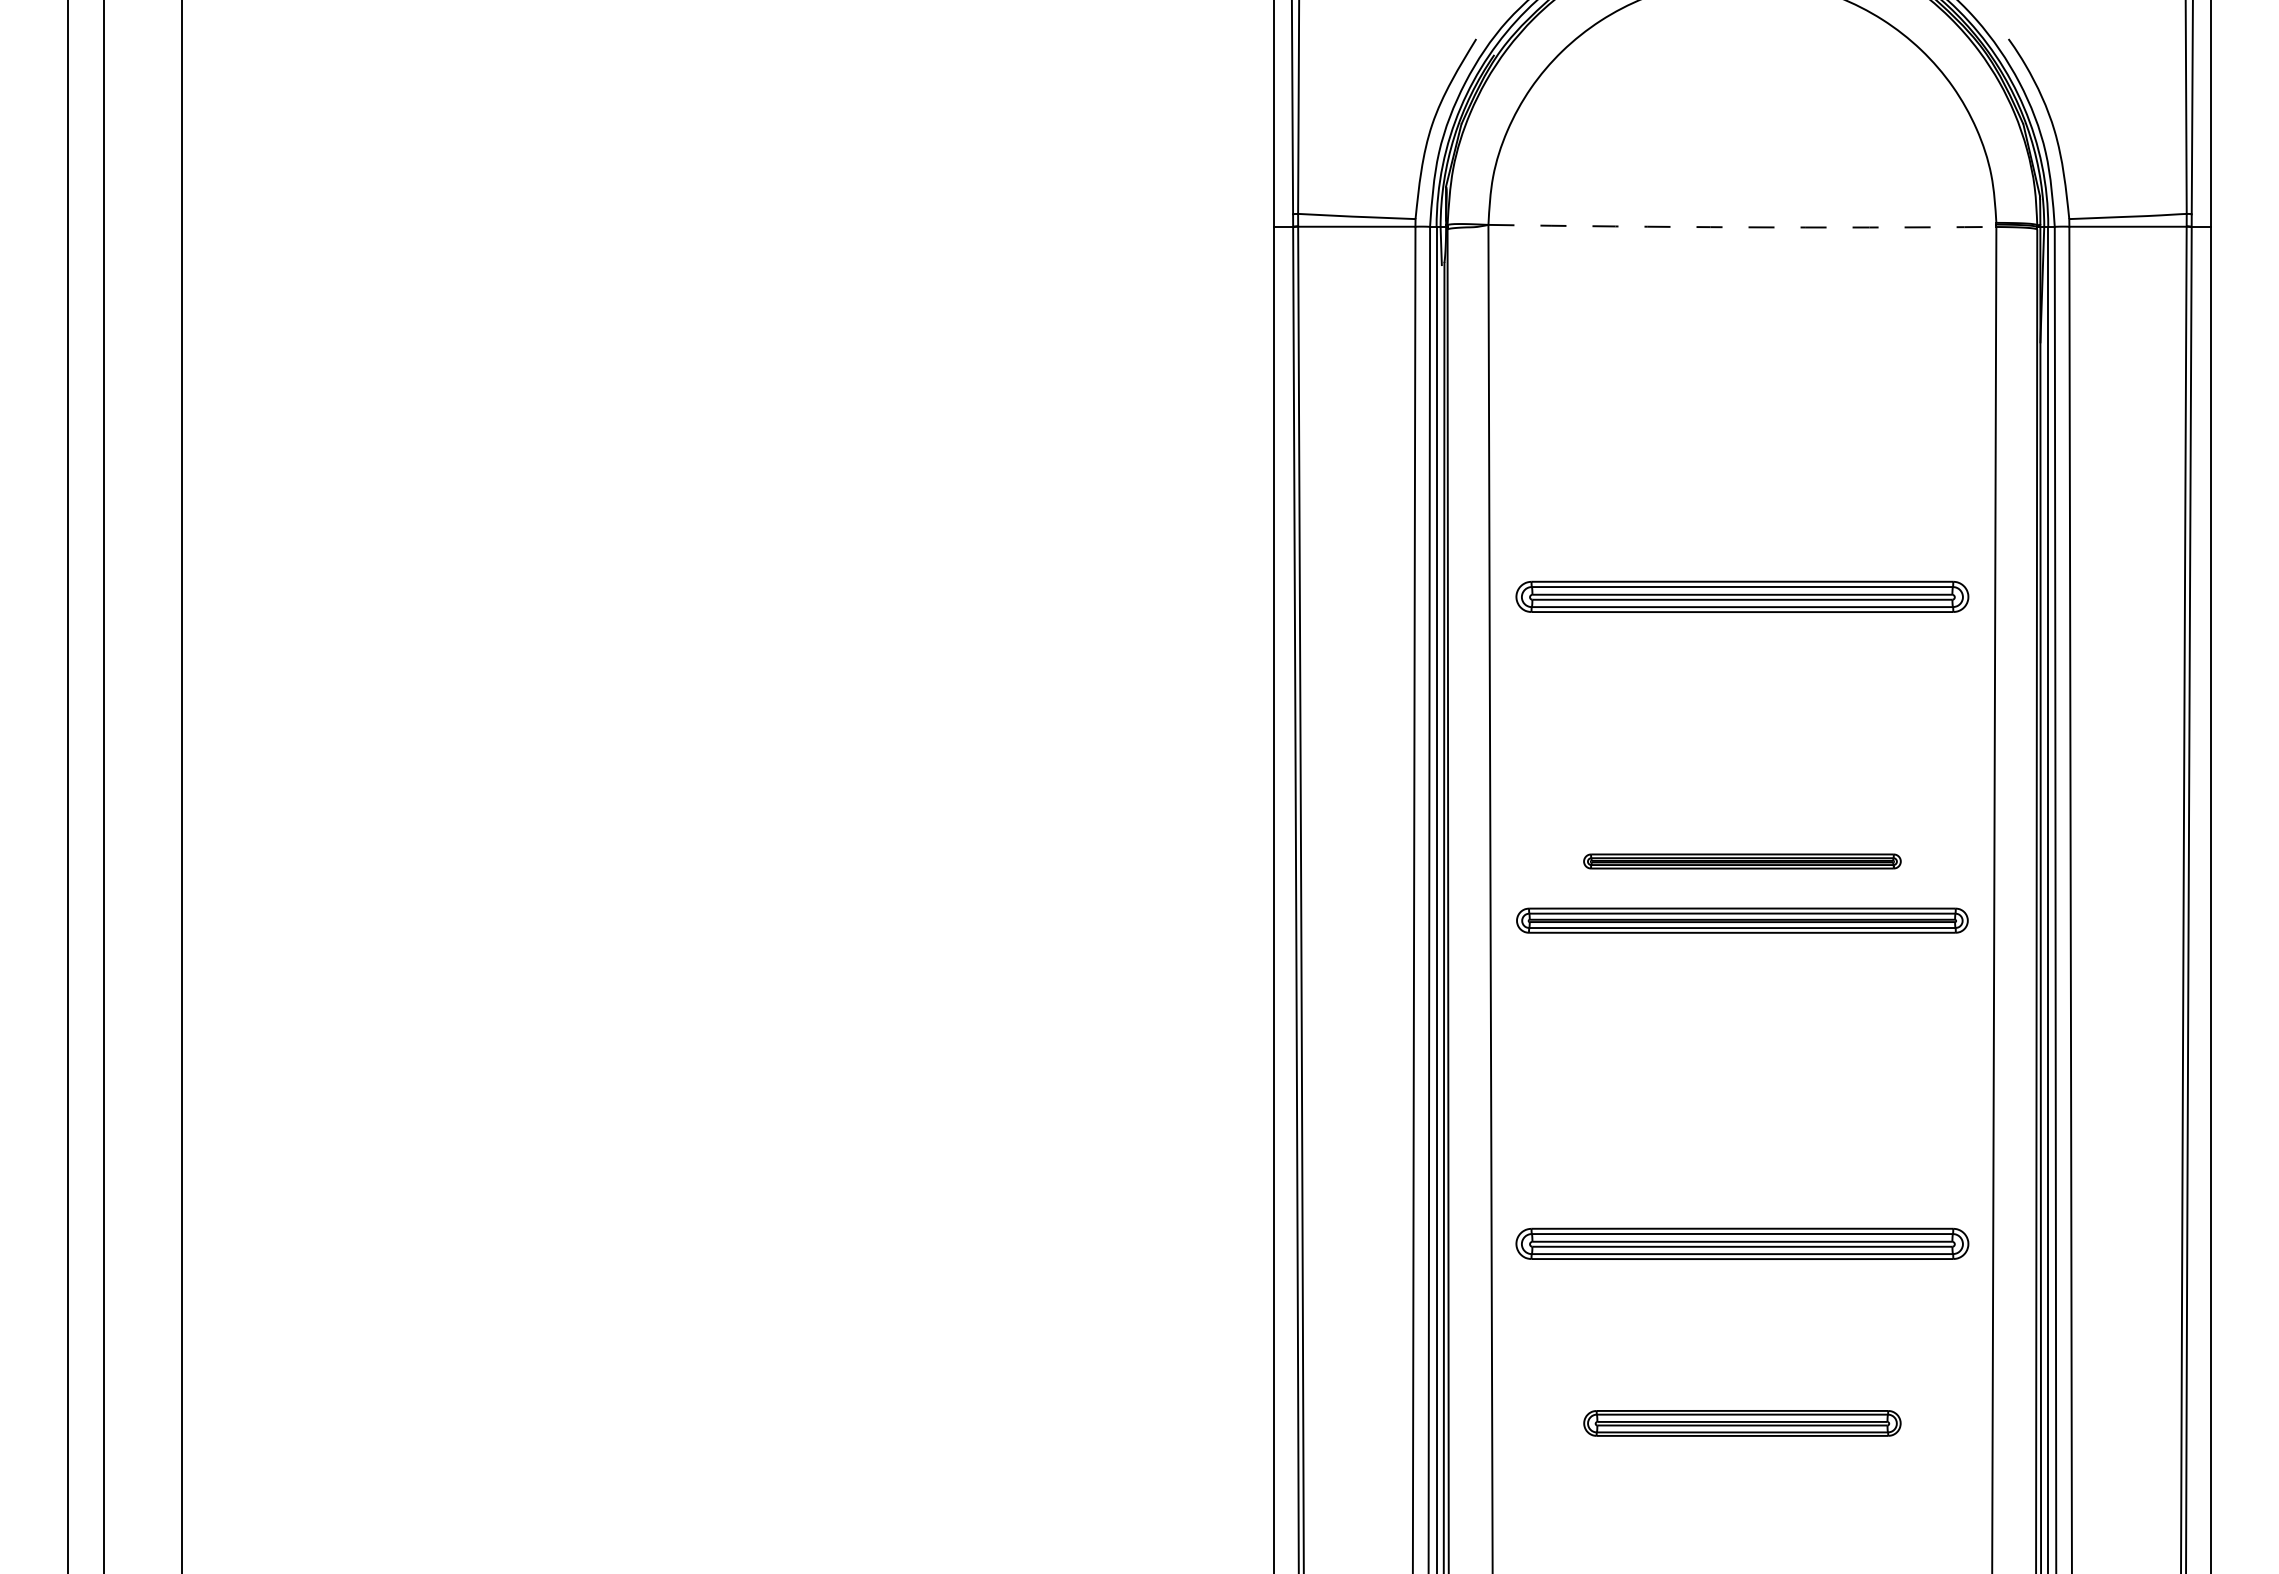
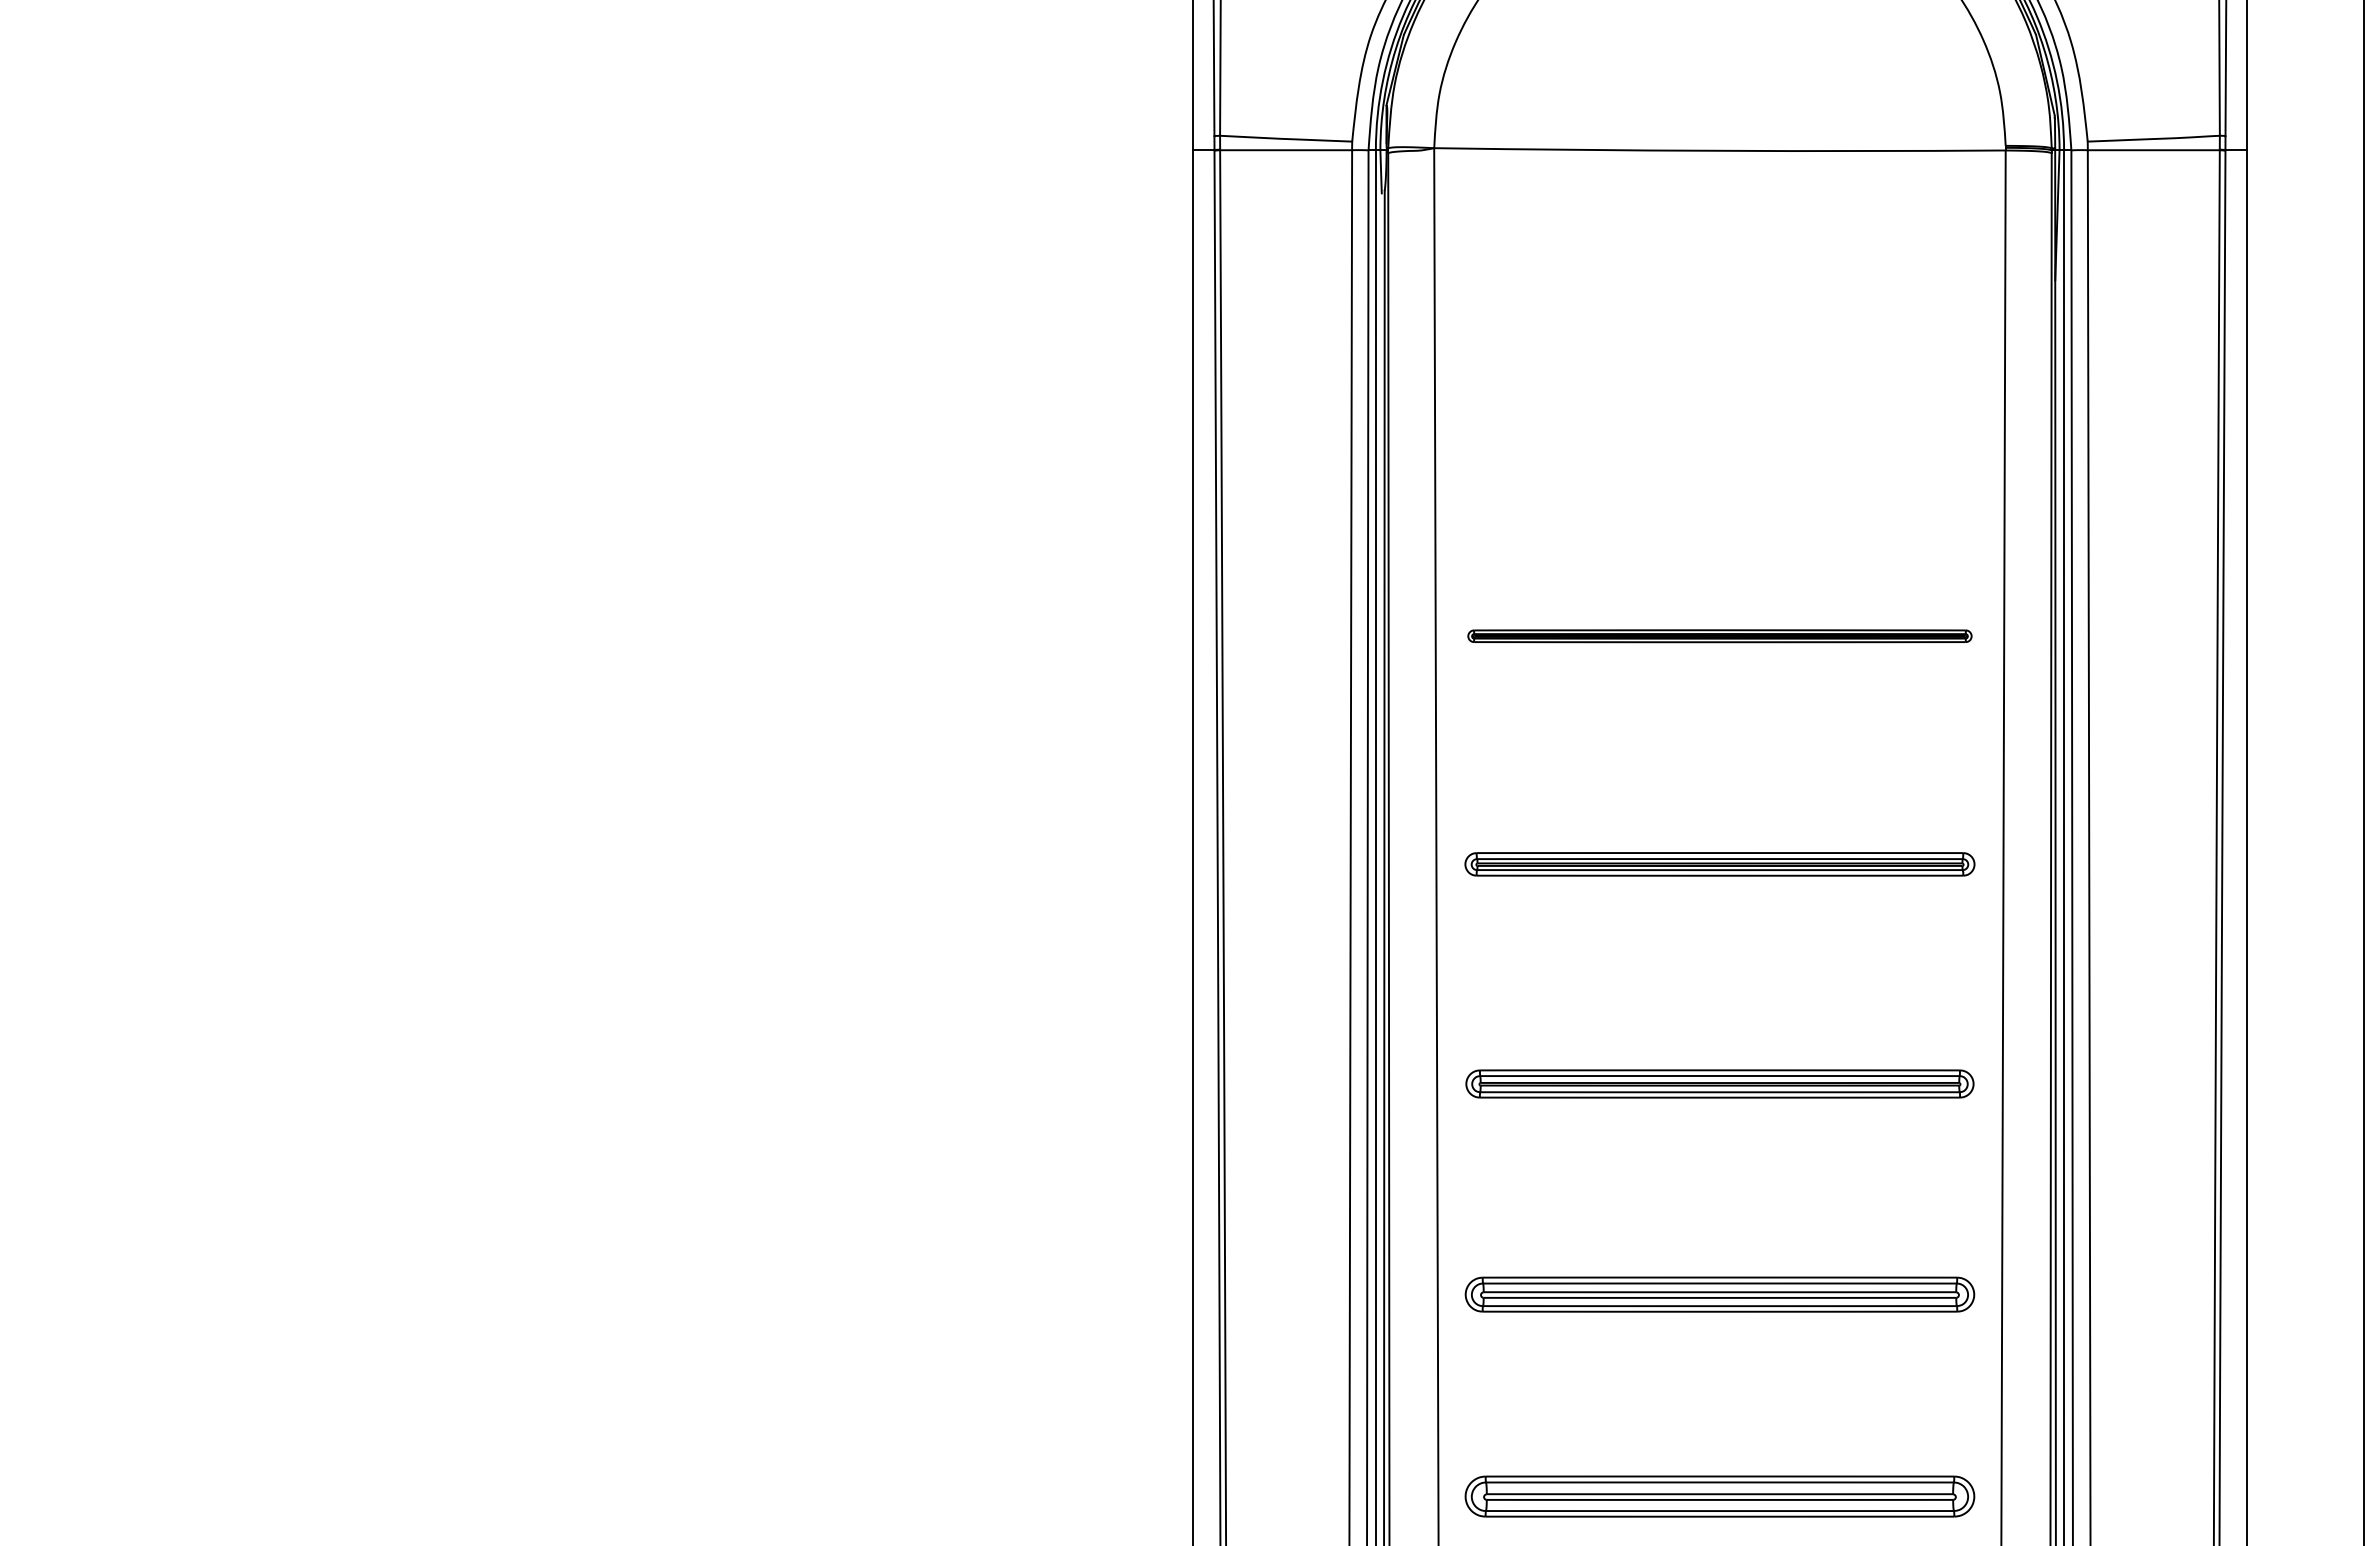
arc: (1742, 227) -> (1720, 151), dashed -> solid
part: (1742, 596) -> (1720, 566), removed
part: (1741, 658) -> (1718, 635), added
part: (1742, 861) -> (1720, 864), size x1.43
part: (1742, 920) -> (1720, 1083), moved
part: (1742, 1423) -> (1720, 1496), size x1.43

